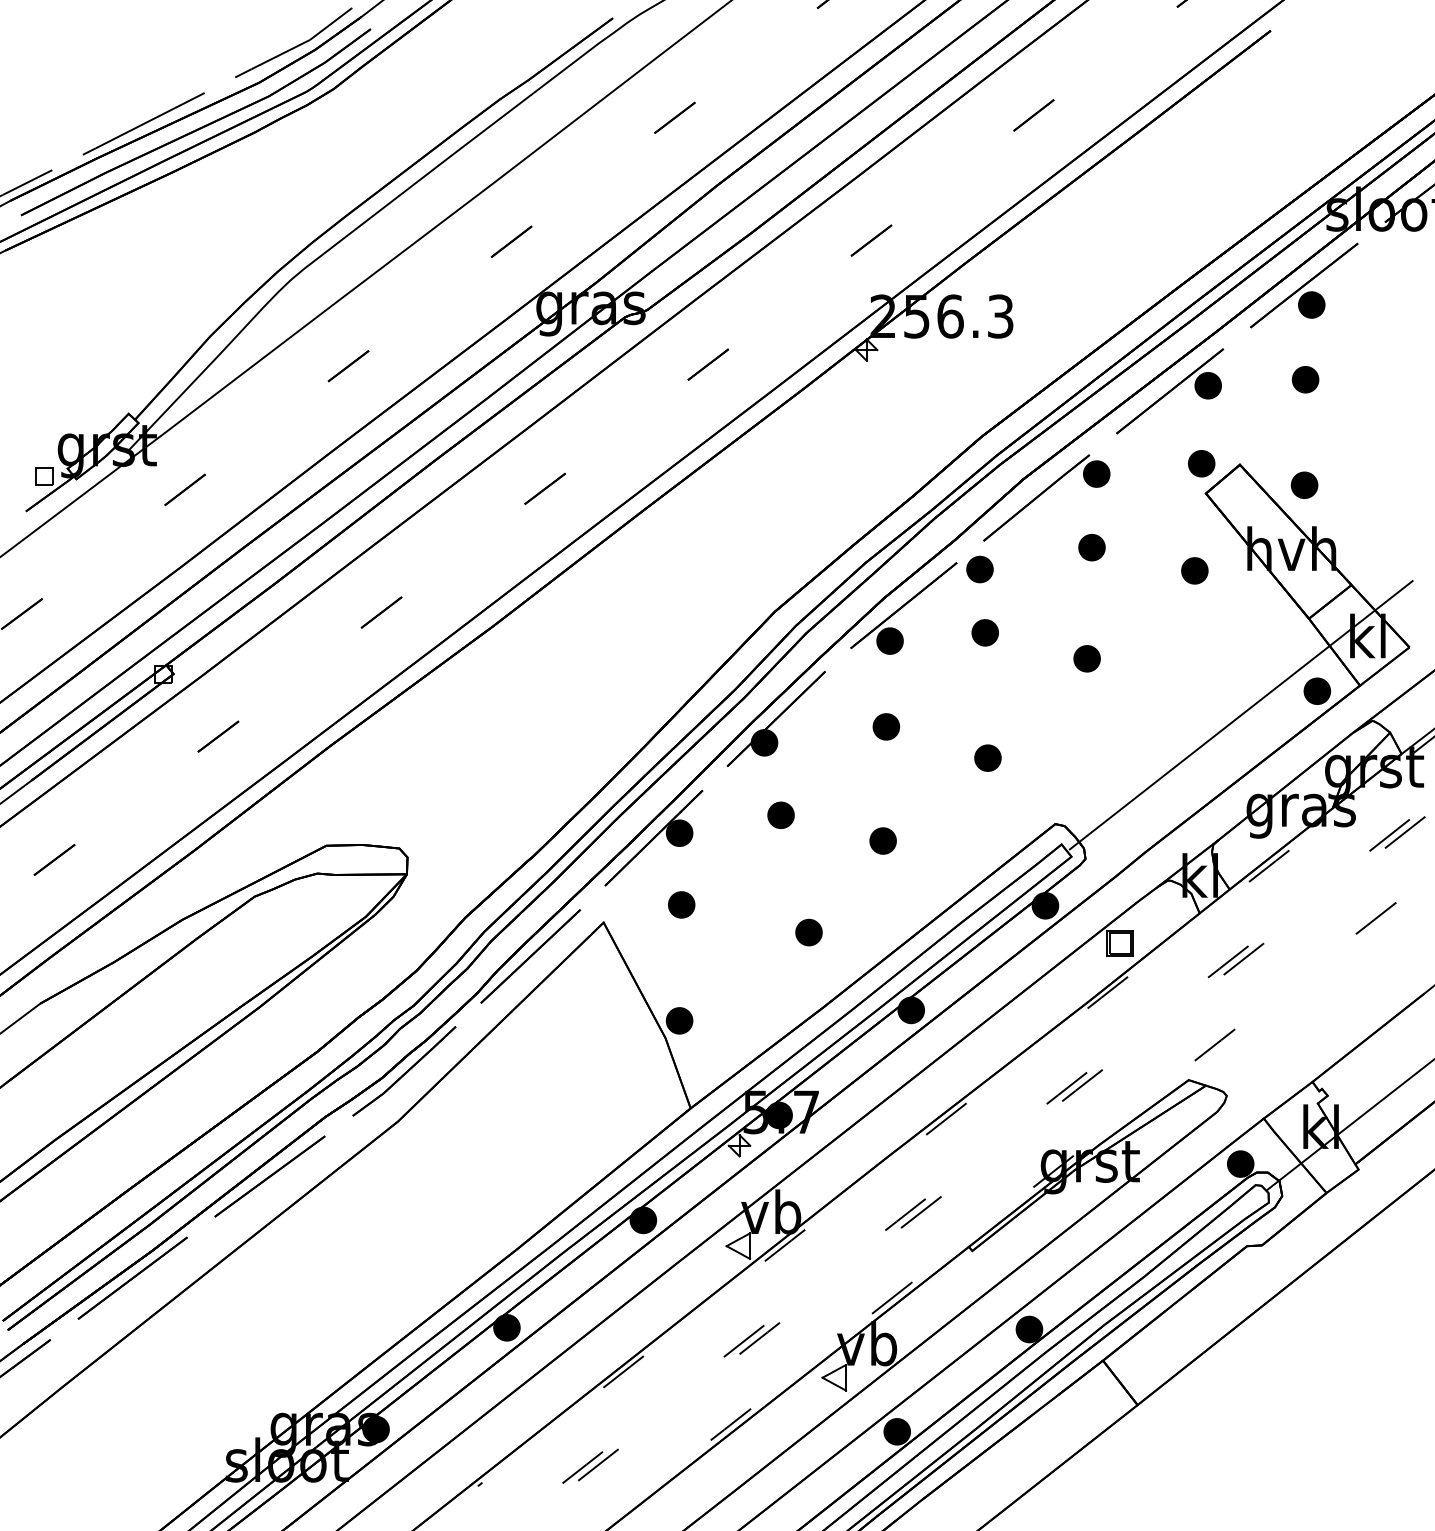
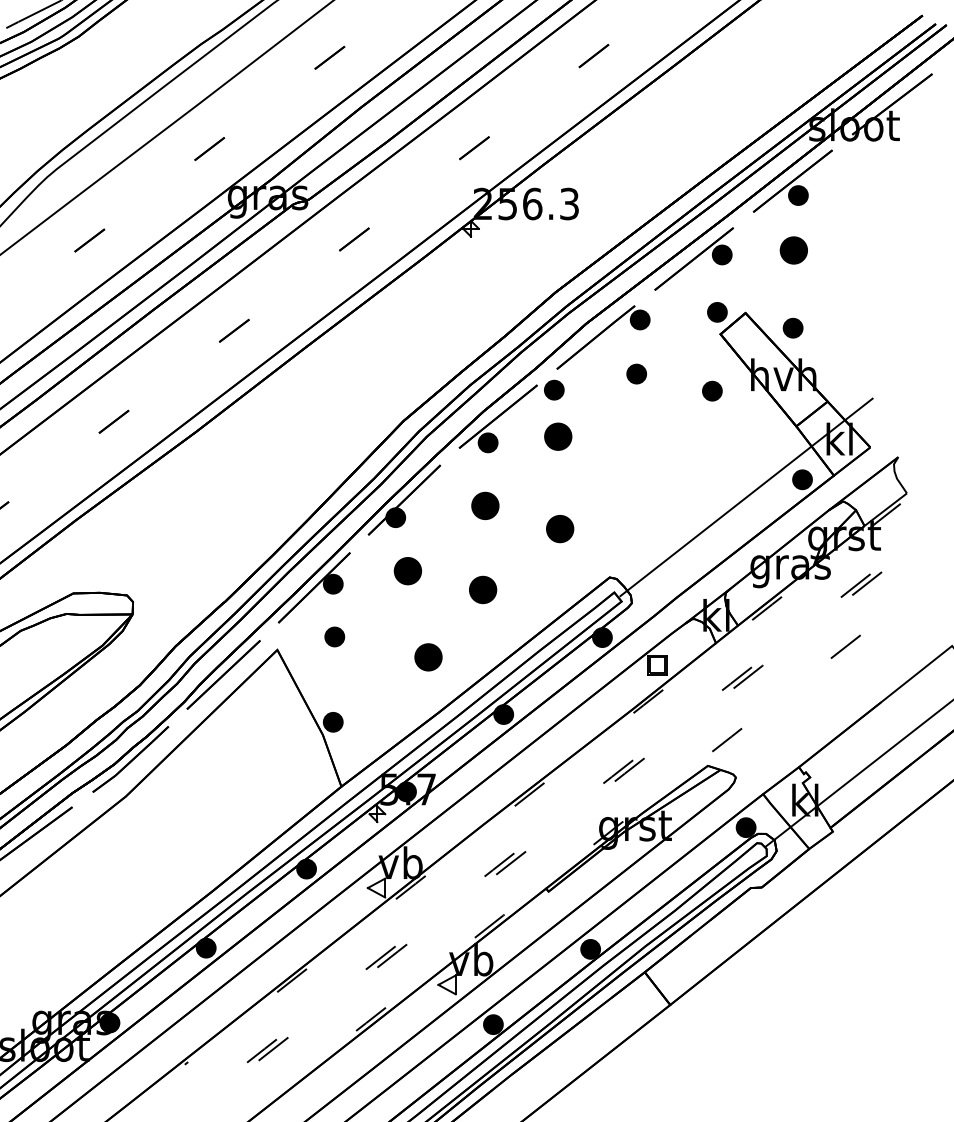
part: (1305, 379) -> (793, 250), size x1.4
part: (984, 632) -> (557, 436), size x1.4
part: (1086, 658) -> (632, 455), removed
part: (886, 726) -> (485, 505), size x1.4
part: (987, 757) -> (559, 528), size x1.4
part: (780, 814) -> (407, 570), size x1.4
part: (882, 840) -> (482, 589), size x1.4
part: (808, 932) -> (428, 657), size x1.4

